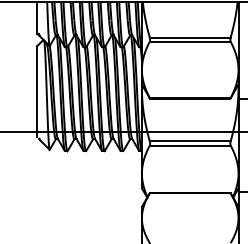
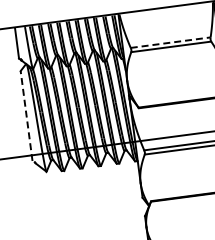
line: (190, 37) -> (170, 42), solid -> dashed
line: (37, 91) -> (26, 115), solid -> dashed

